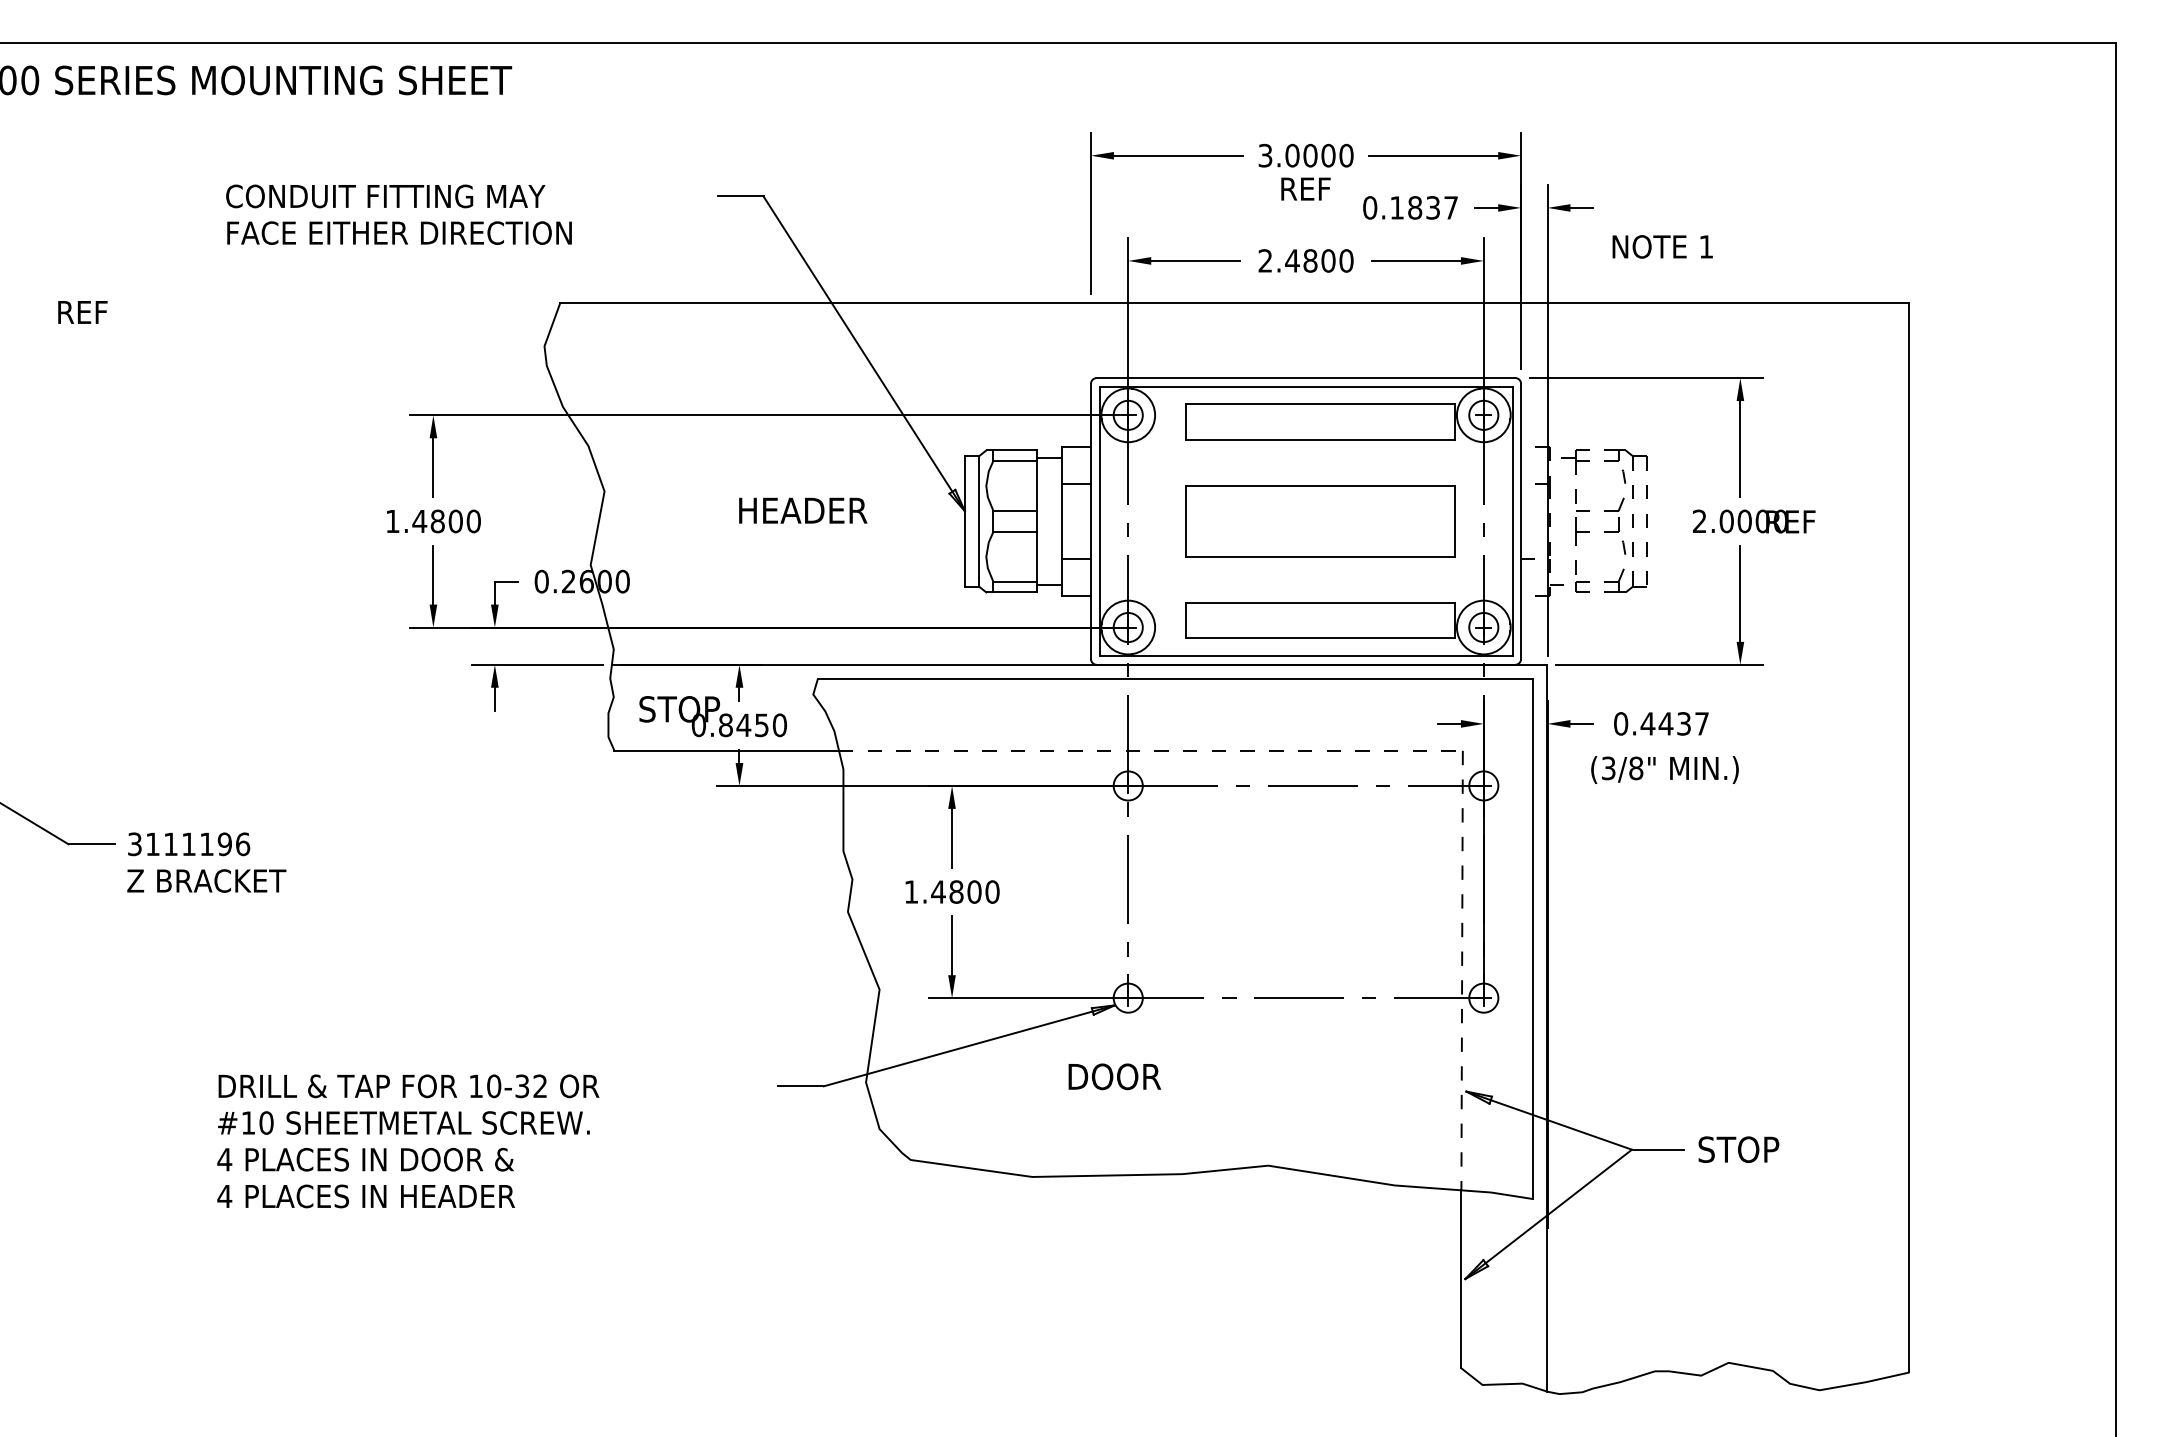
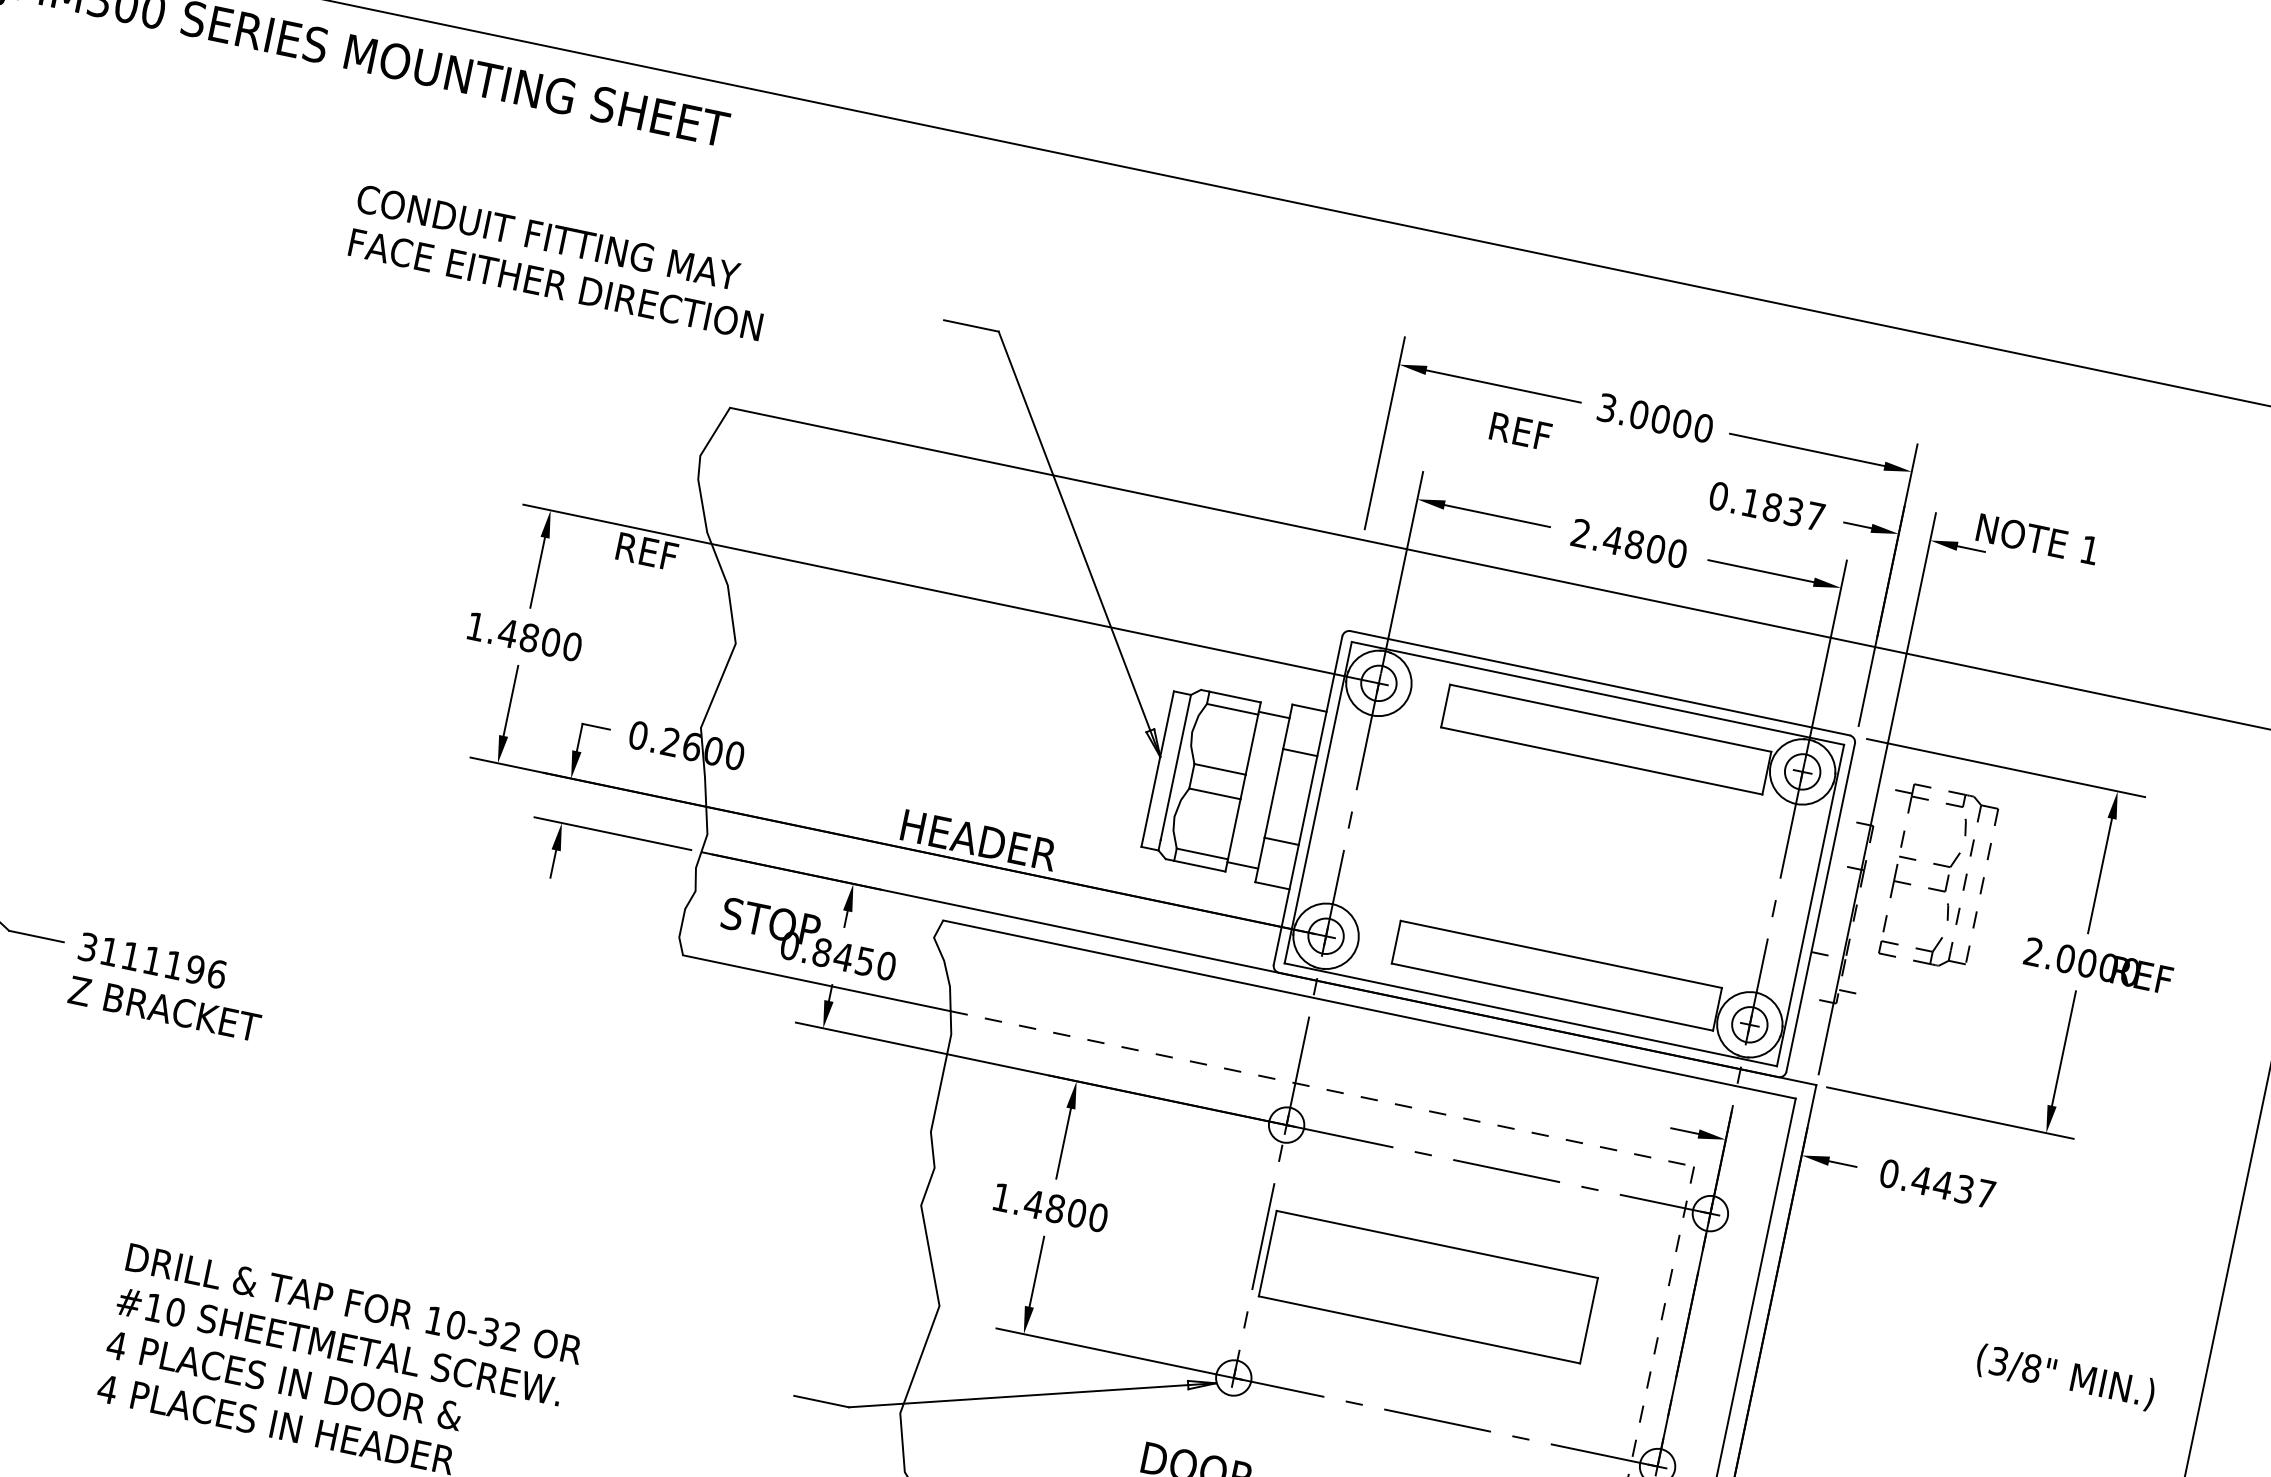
text: (1305, 188) -> (1520, 430), moved
text: (1662, 246) -> (2037, 538), moved
text: (82, 312) -> (646, 551), moved
text: (803, 510) -> (979, 840), moved
part: (1604, 511) -> (1933, 864), moved
part: (1320, 521) -> (1428, 1287), moved
text: (1664, 769) -> (2065, 1376), moved

